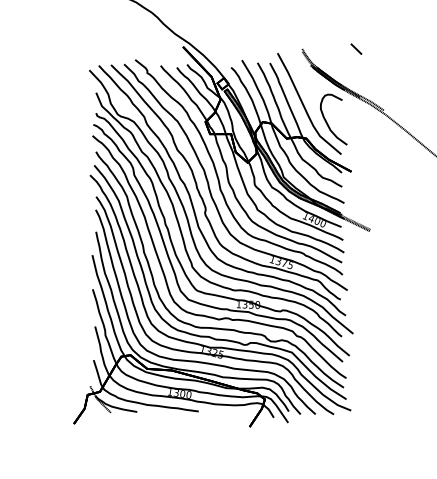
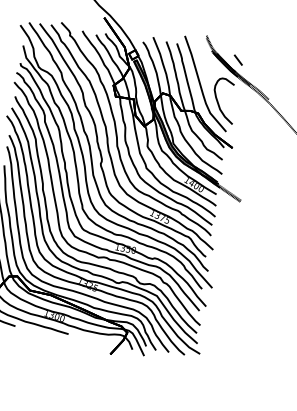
line: (356, 48) -> (238, 59), moved

